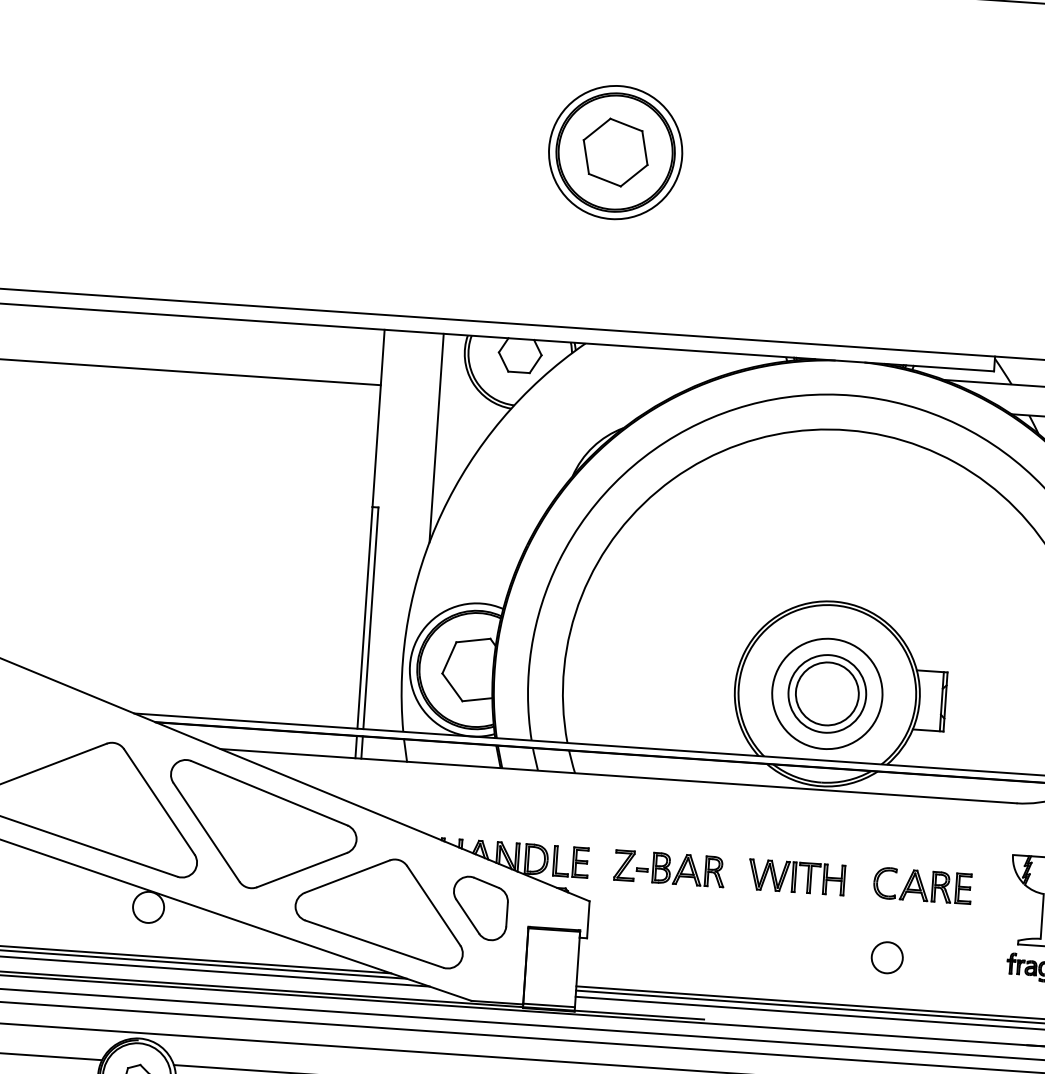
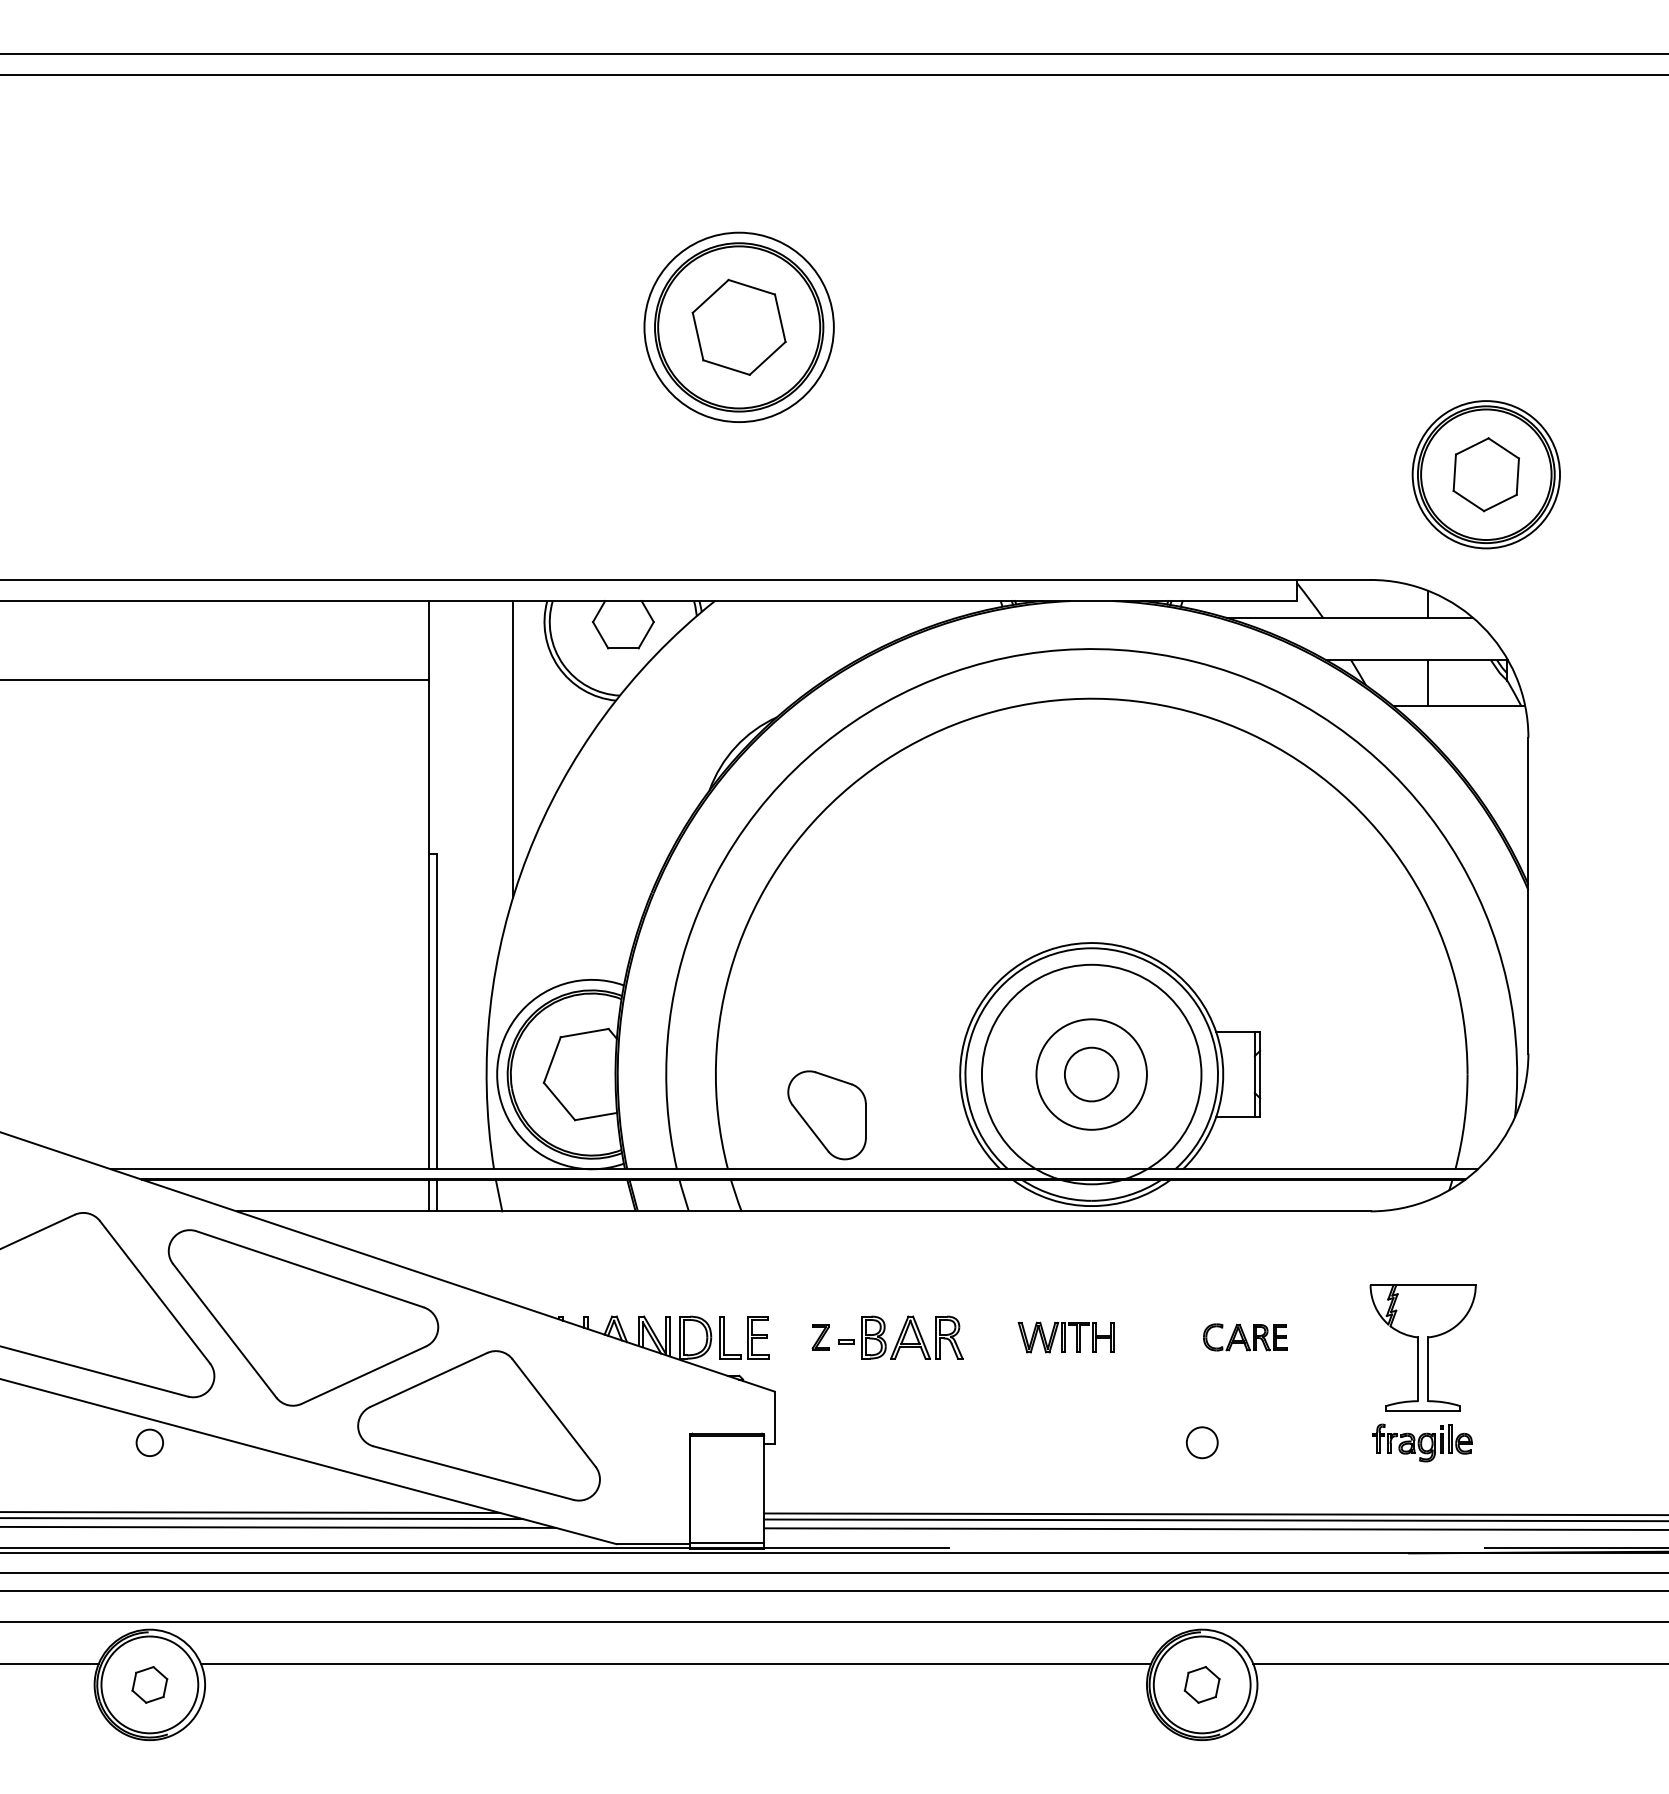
circle: (827, 693) -> (1091, 1074), size x0.6
circle: (827, 693) -> (1091, 1074), size x1.4
part: (624, 865) -> (820, 1337), size x0.6
part: (796, 877) -> (1065, 1337), size x0.7
part: (922, 885) -> (1244, 1337), size x0.6
circle: (148, 907) -> (149, 1442), size x0.6
part: (479, 908) -> (826, 1115), moved
circle: (887, 957) -> (1202, 1442), size x0.7

